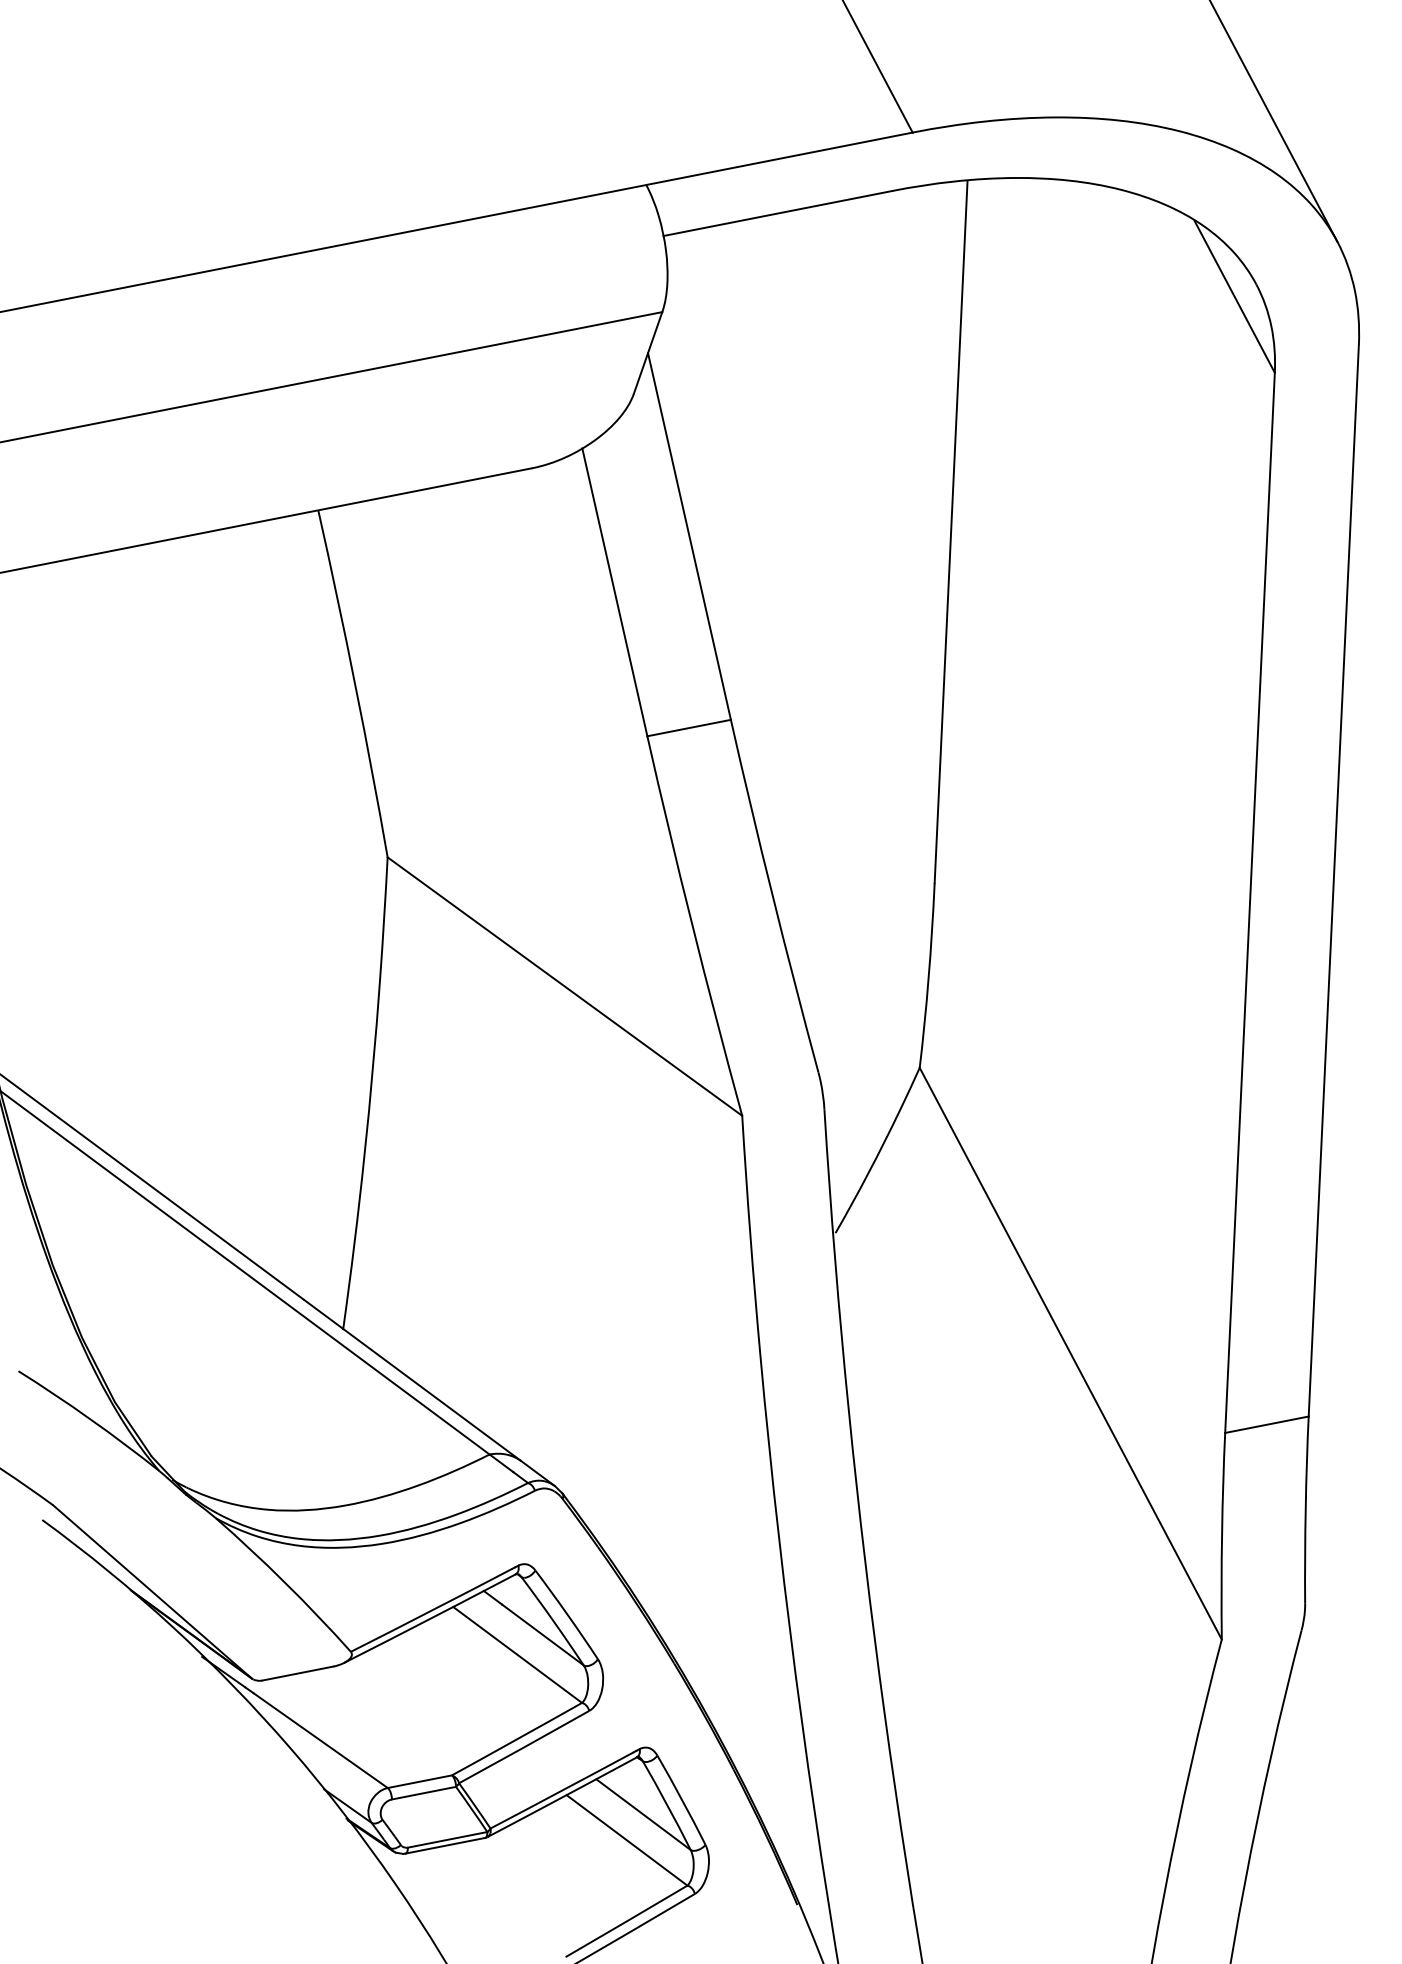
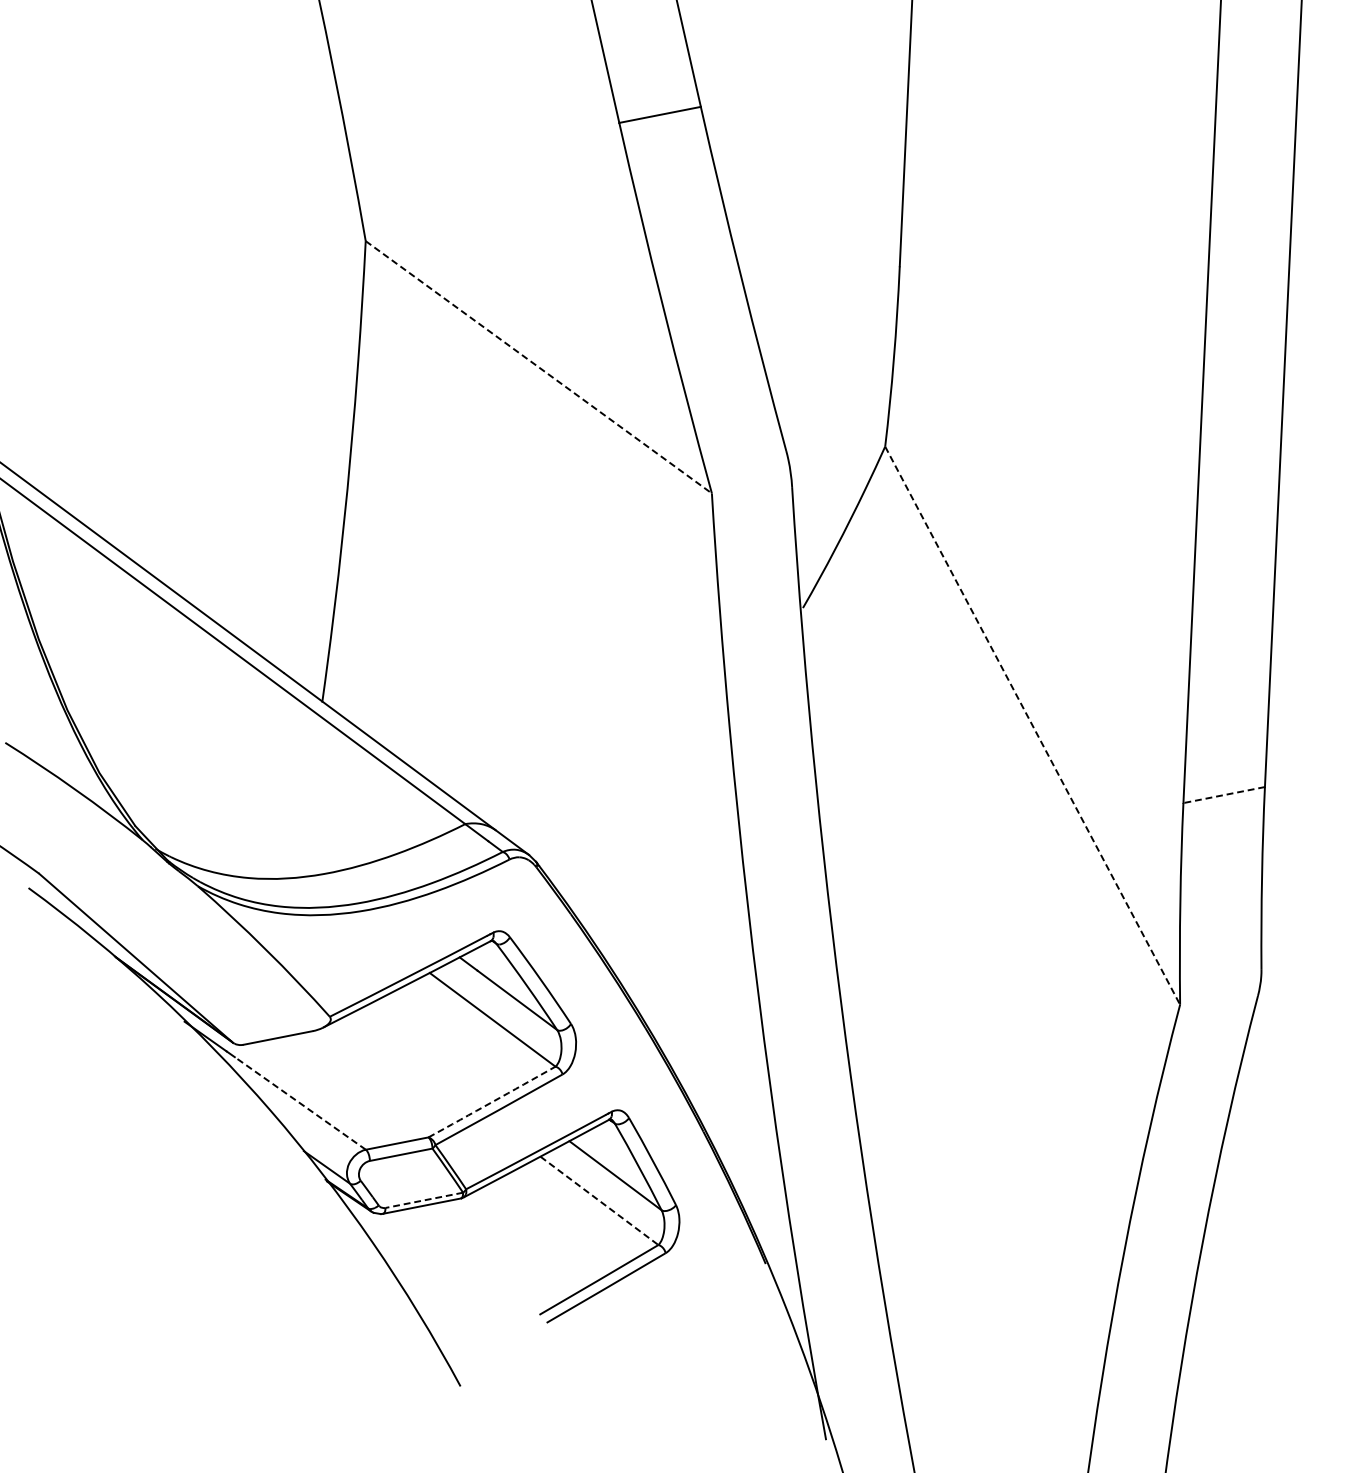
line: (565, 986) -> (539, 367), solid -> dashed
line: (1071, 1354) -> (1033, 726), solid -> dashed
line: (1266, 1424) -> (1223, 794), solid -> dashed
arc: (517, 1739) -> (492, 1102), solid -> dashed
line: (320, 1740) -> (300, 1103), solid -> dashed
line: (447, 1839) -> (424, 1199), solid -> dashed
line: (627, 1840) -> (599, 1200), solid -> dashed

